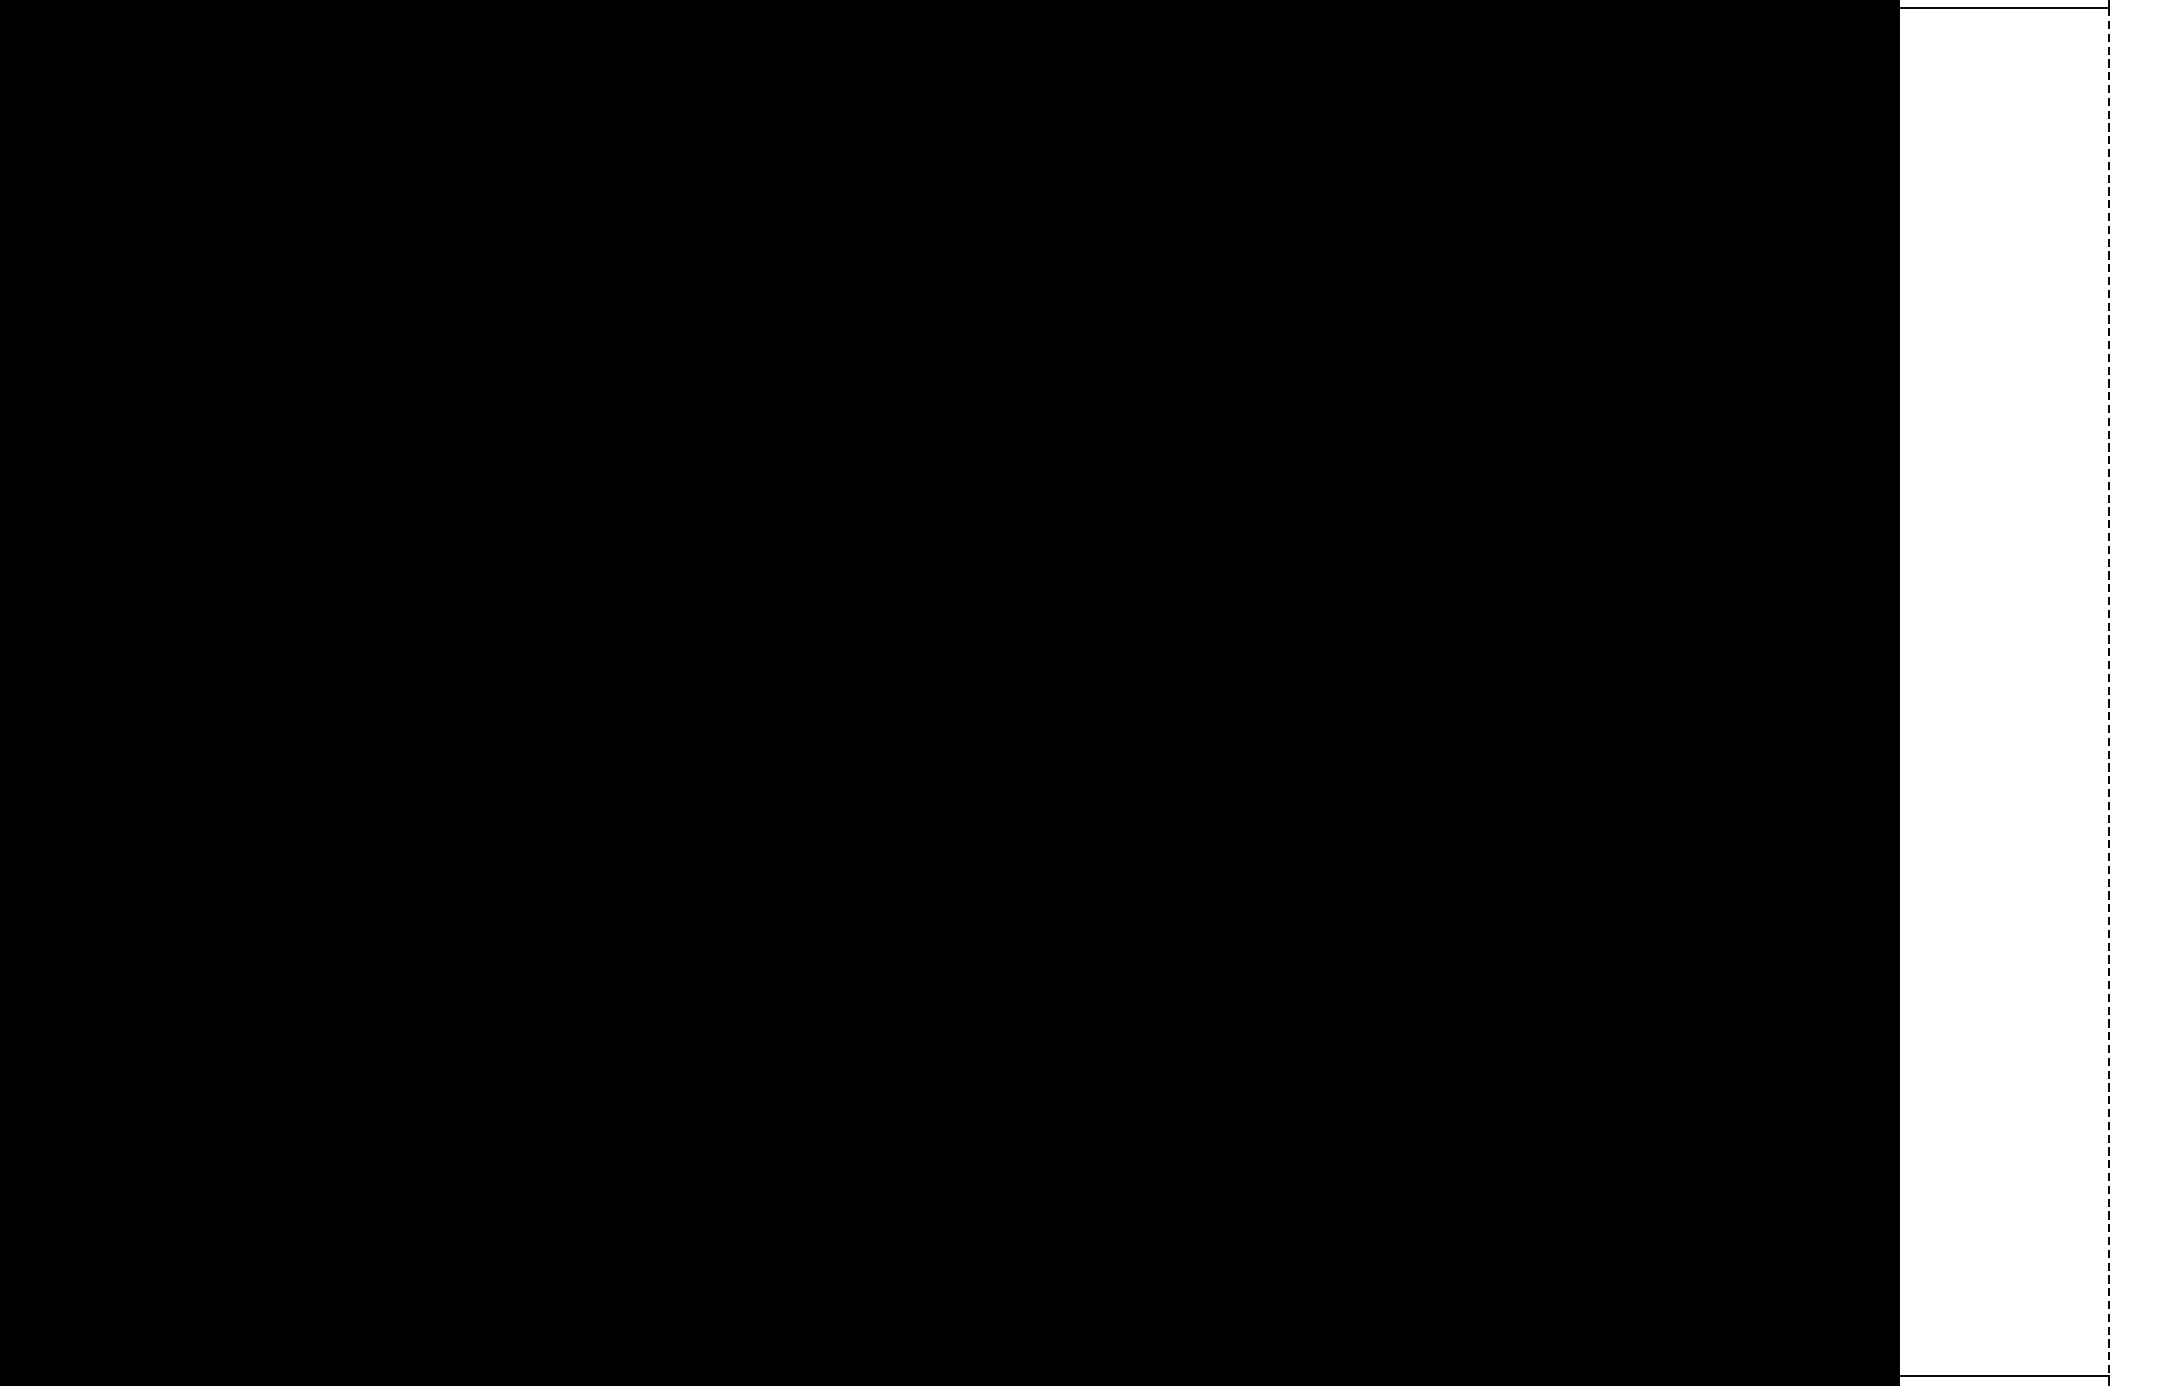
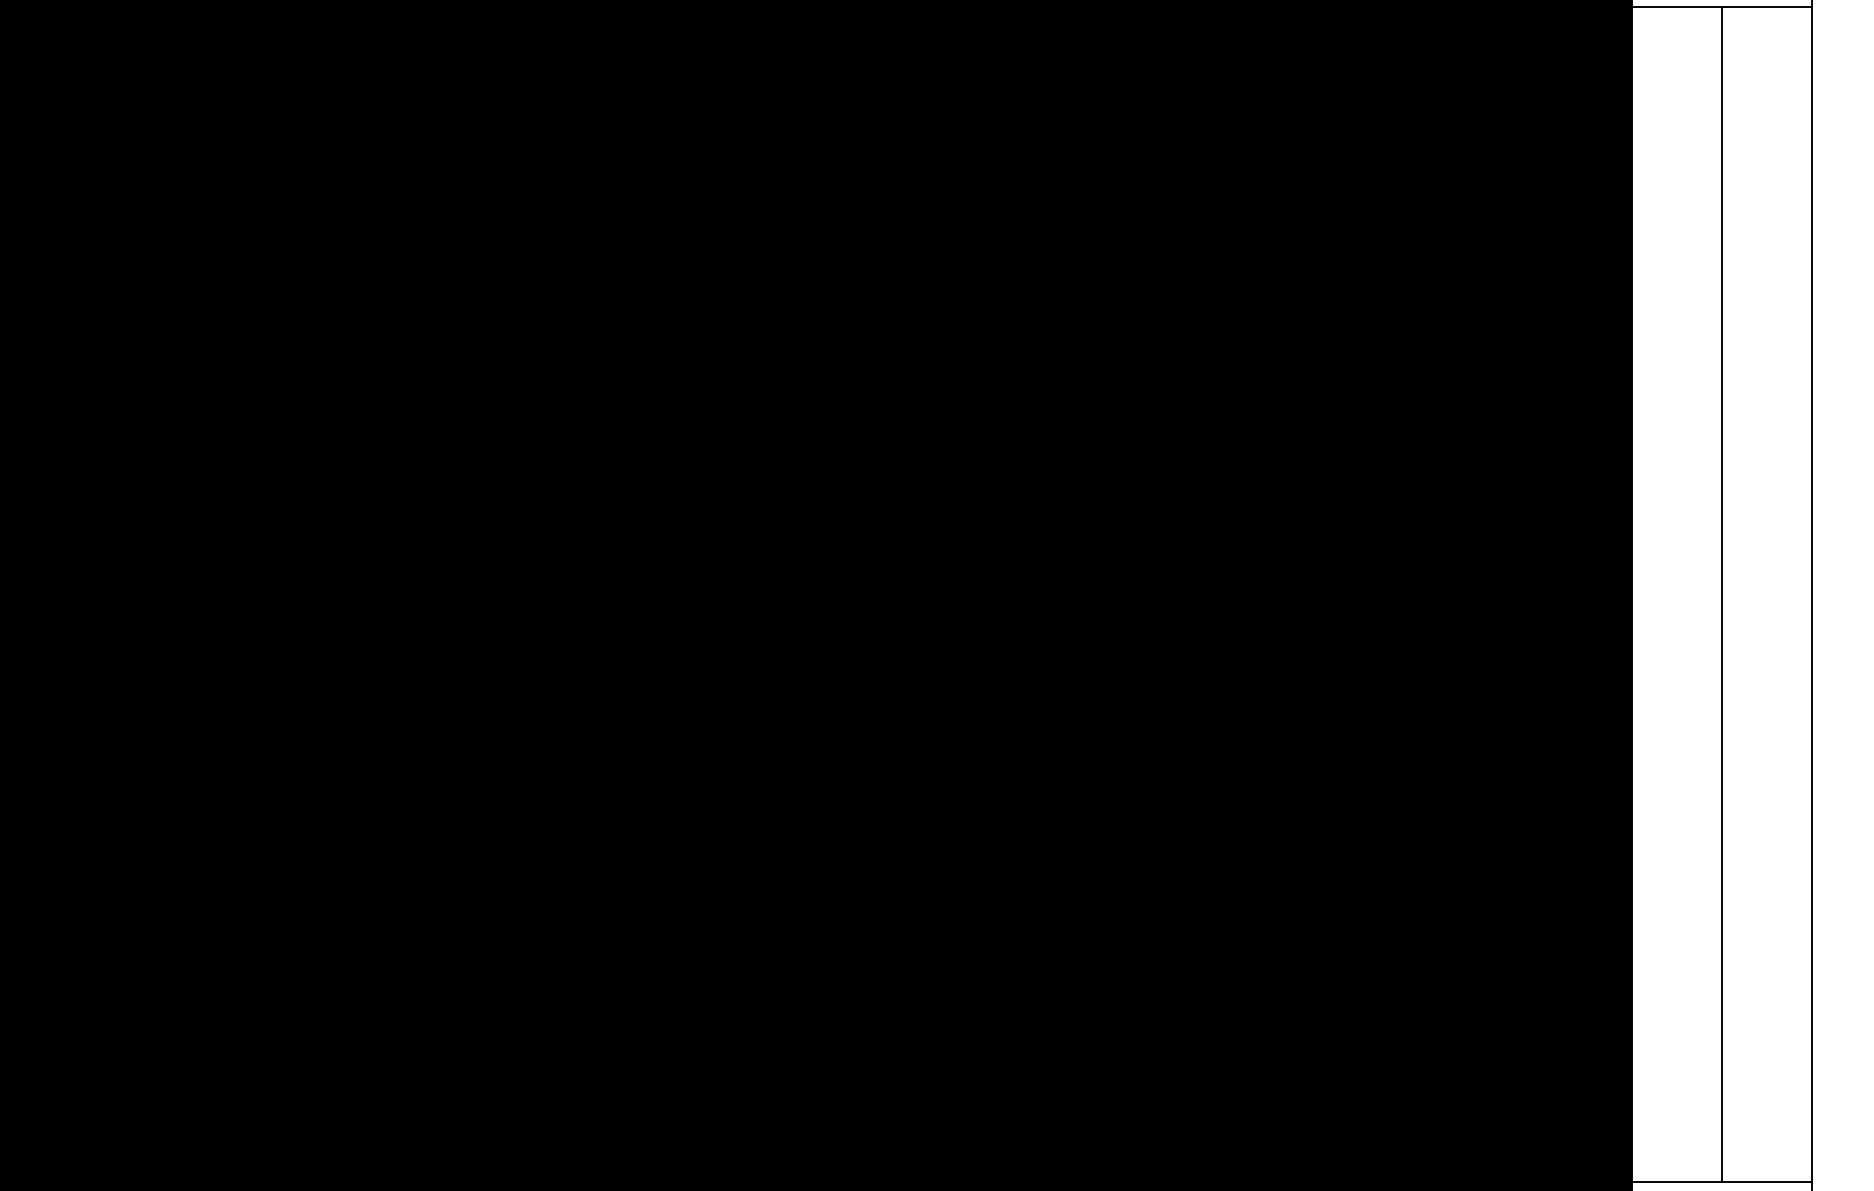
line: (2004, 691) -> (1722, 594), added
line: (2109, 691) -> (1812, 594), dashed -> solid

